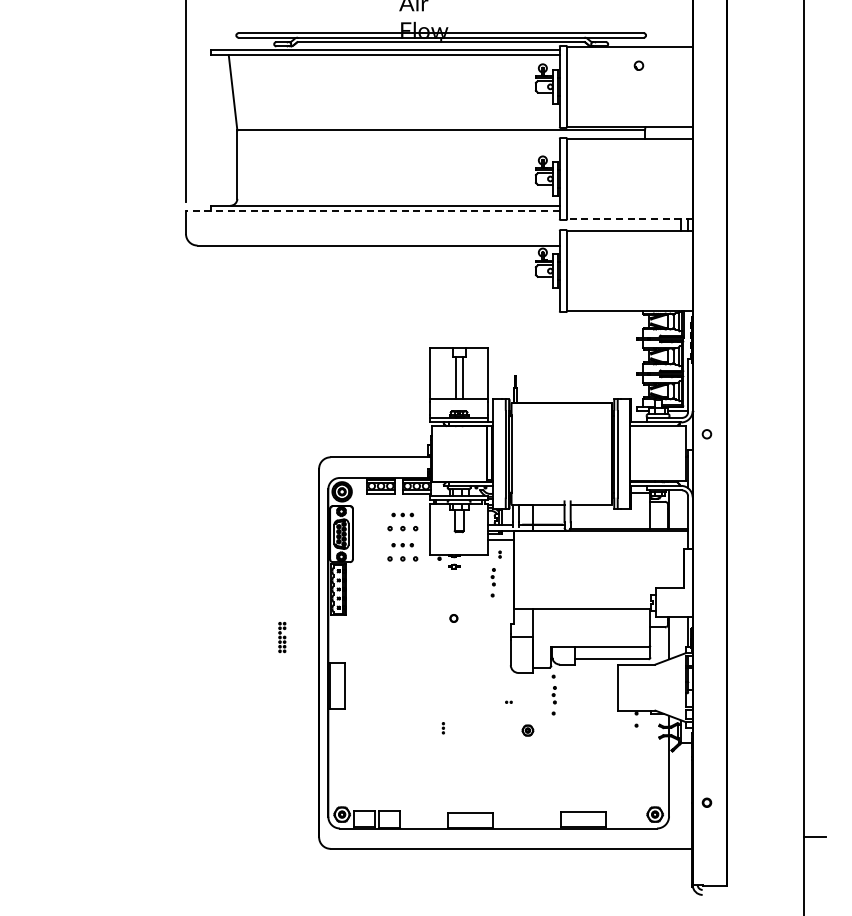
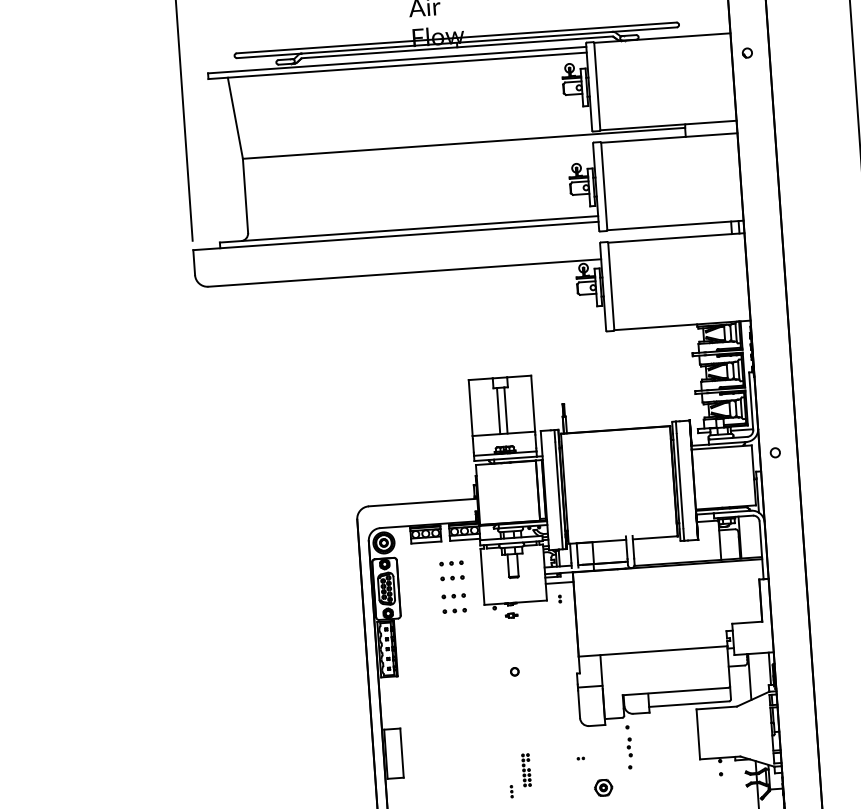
part: (638, 65) -> (746, 52), moved
line: (372, 211) -> (395, 236), dashed -> solid
line: (629, 219) -> (675, 225), dashed -> solid
part: (402, 528) -> (452, 578), size x0.71
part: (402, 558) -> (454, 610), size x0.71
part: (492, 582) -> (553, 629), removed
part: (282, 637) -> (526, 770), moved
part: (527, 730) -> (603, 787), size x1.43

